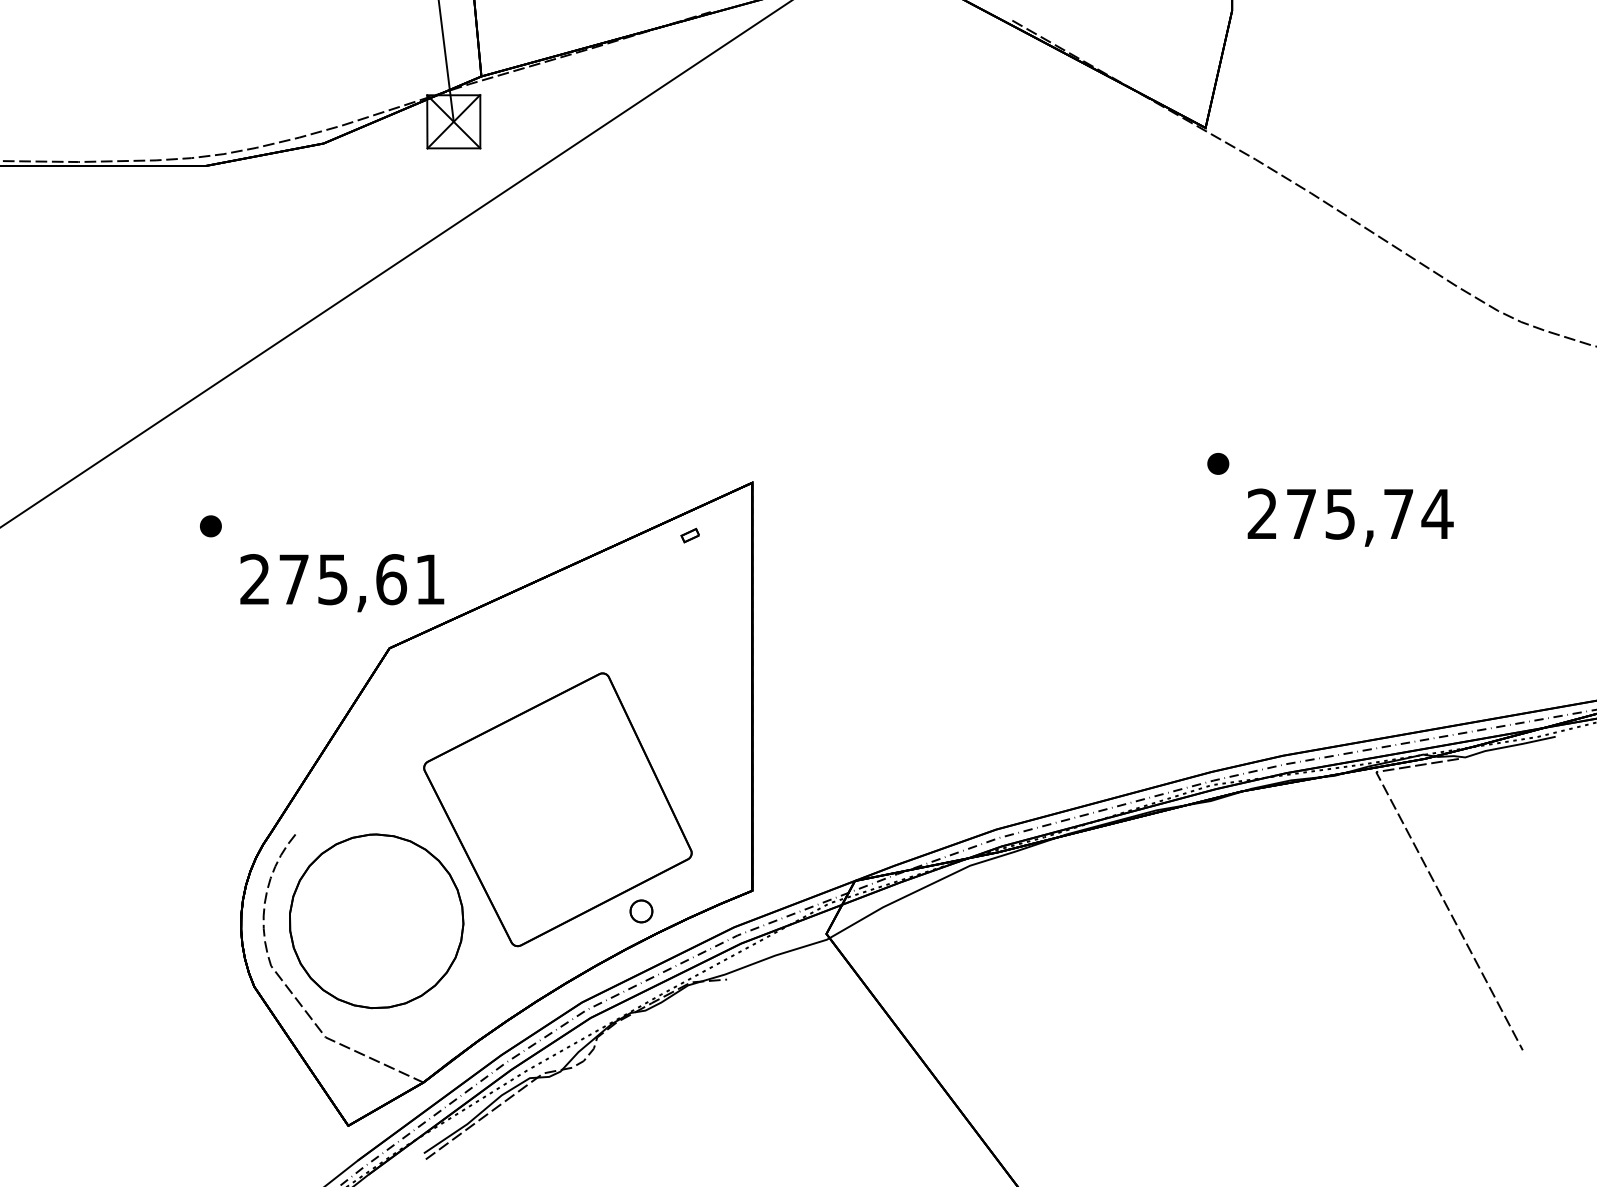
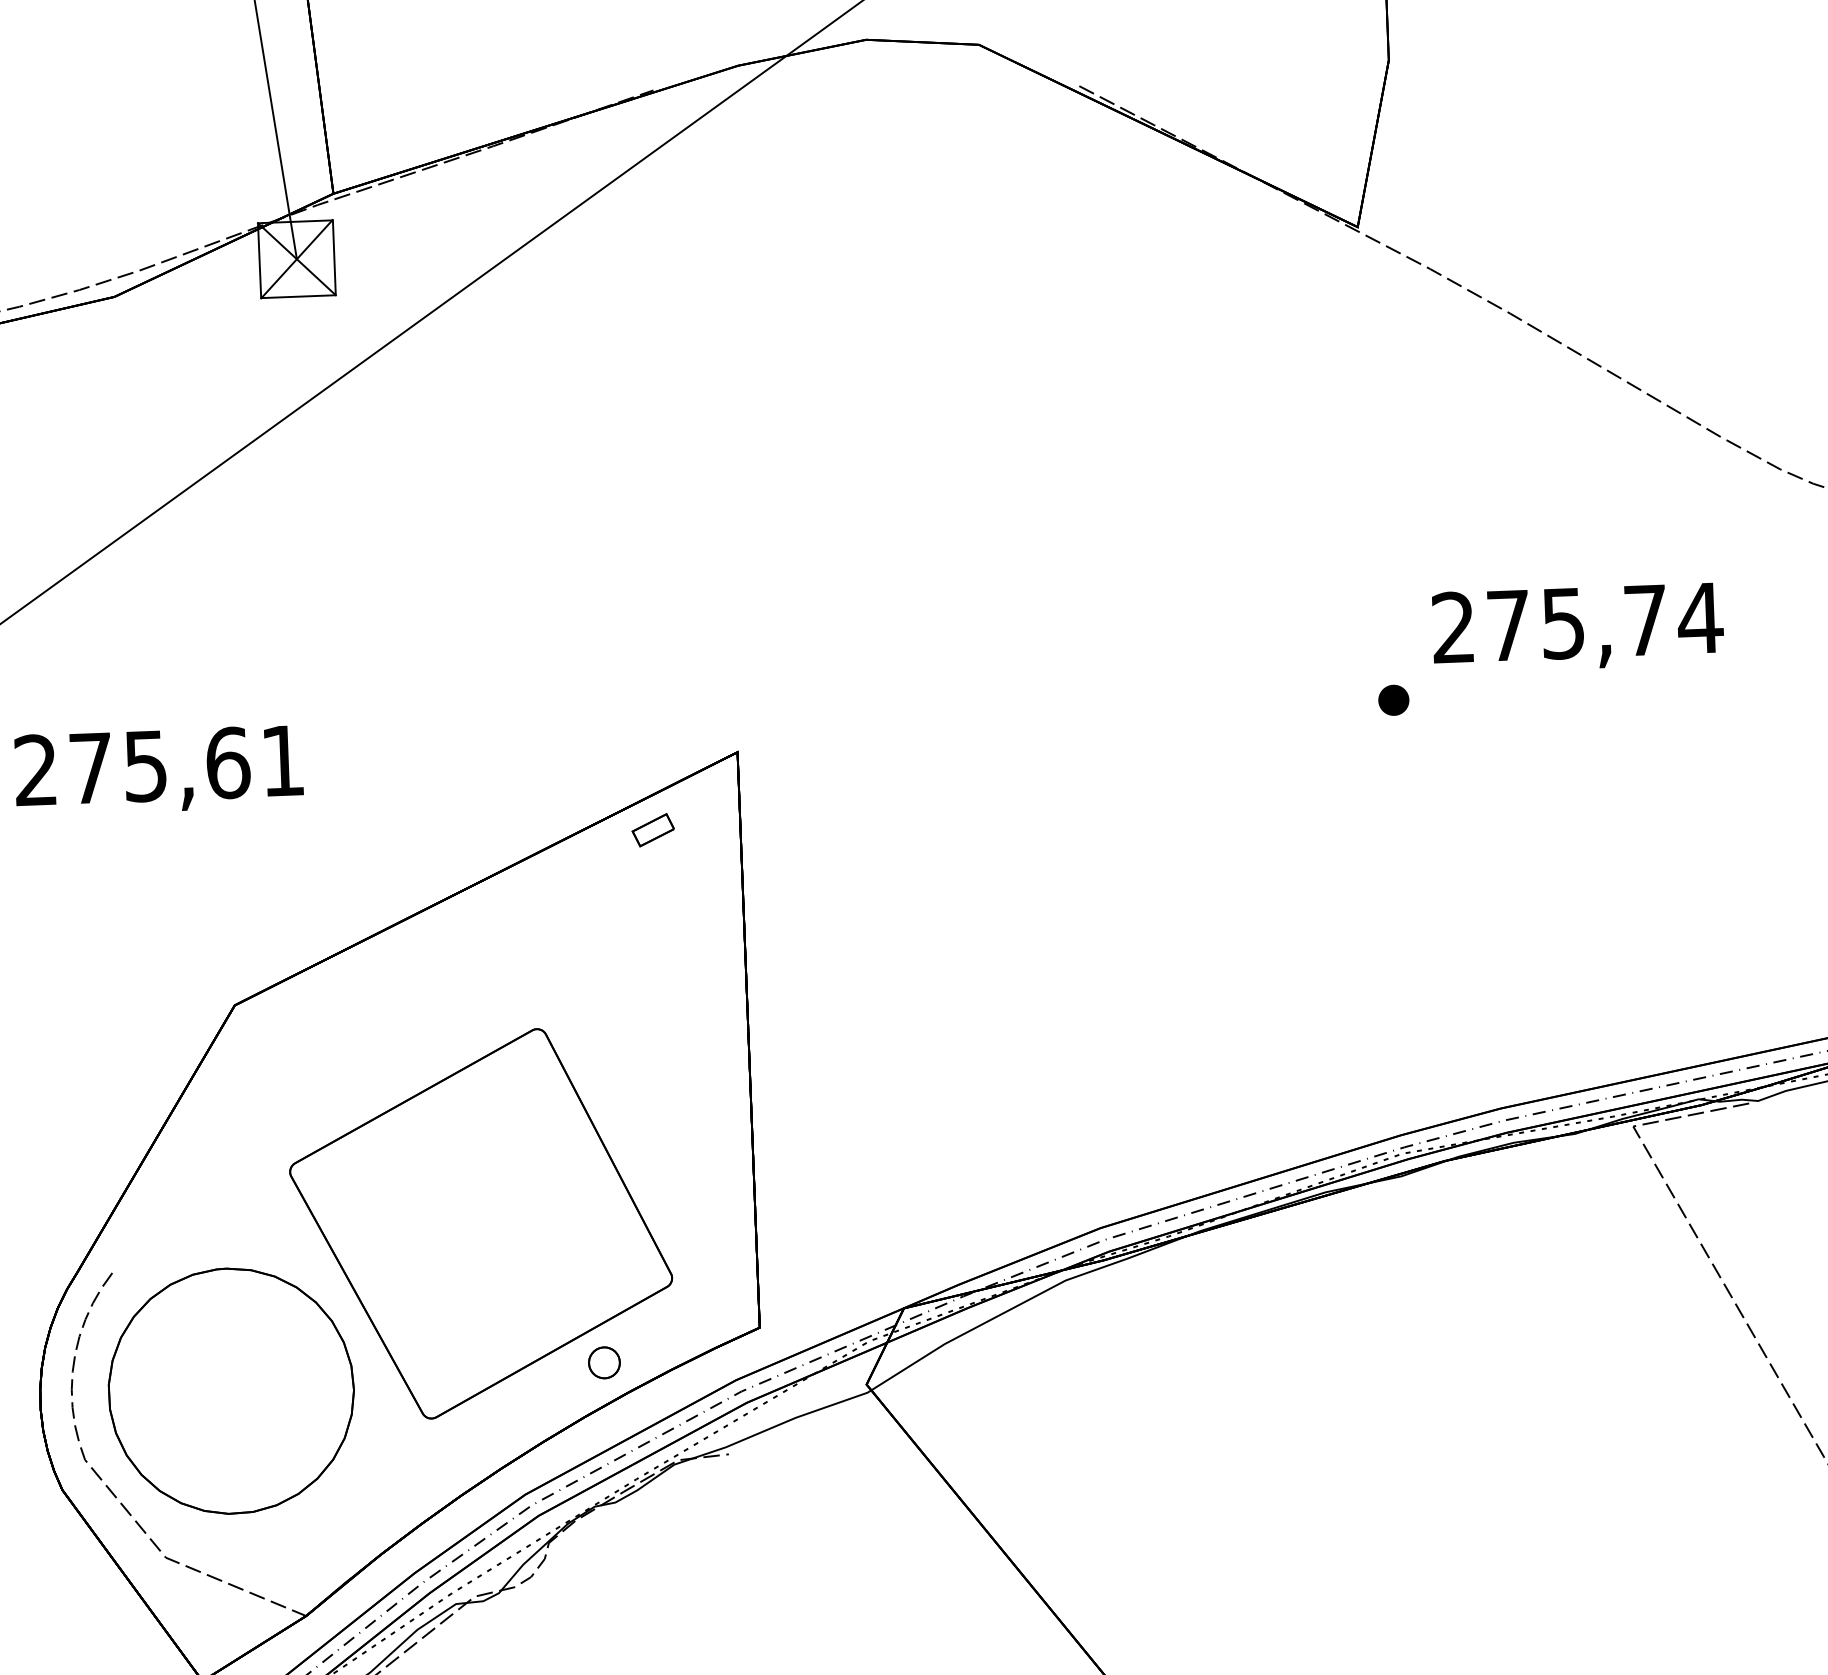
text: (1350, 517) -> (1577, 627), moved
part: (689, 535) -> (651, 829), size x1.67
text: (342, 583) -> (159, 771), moved

